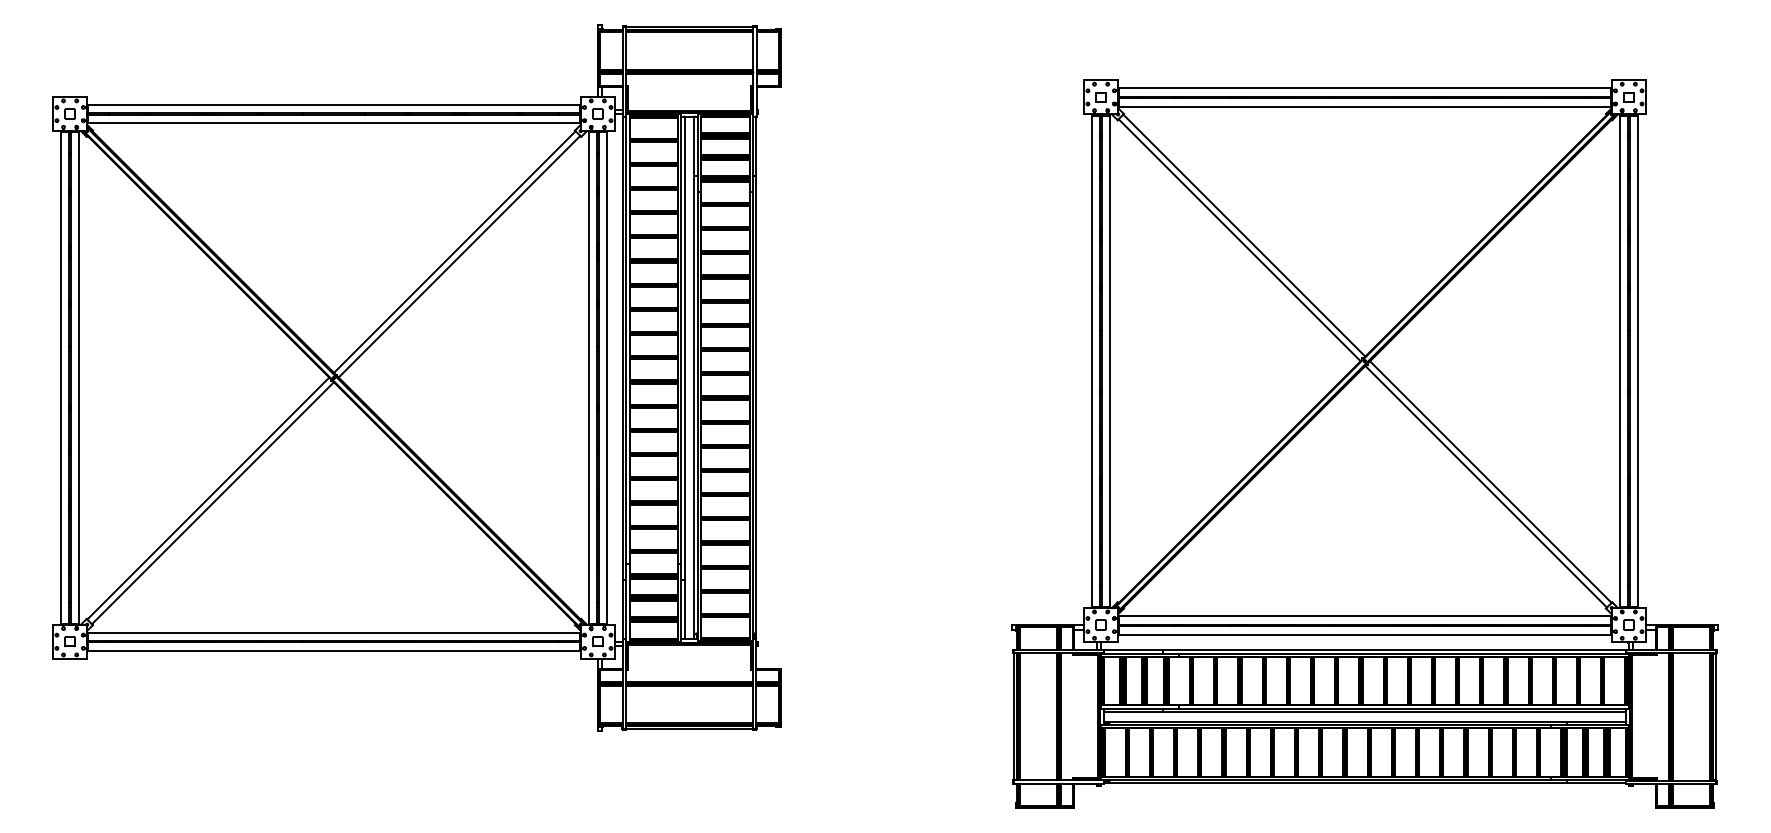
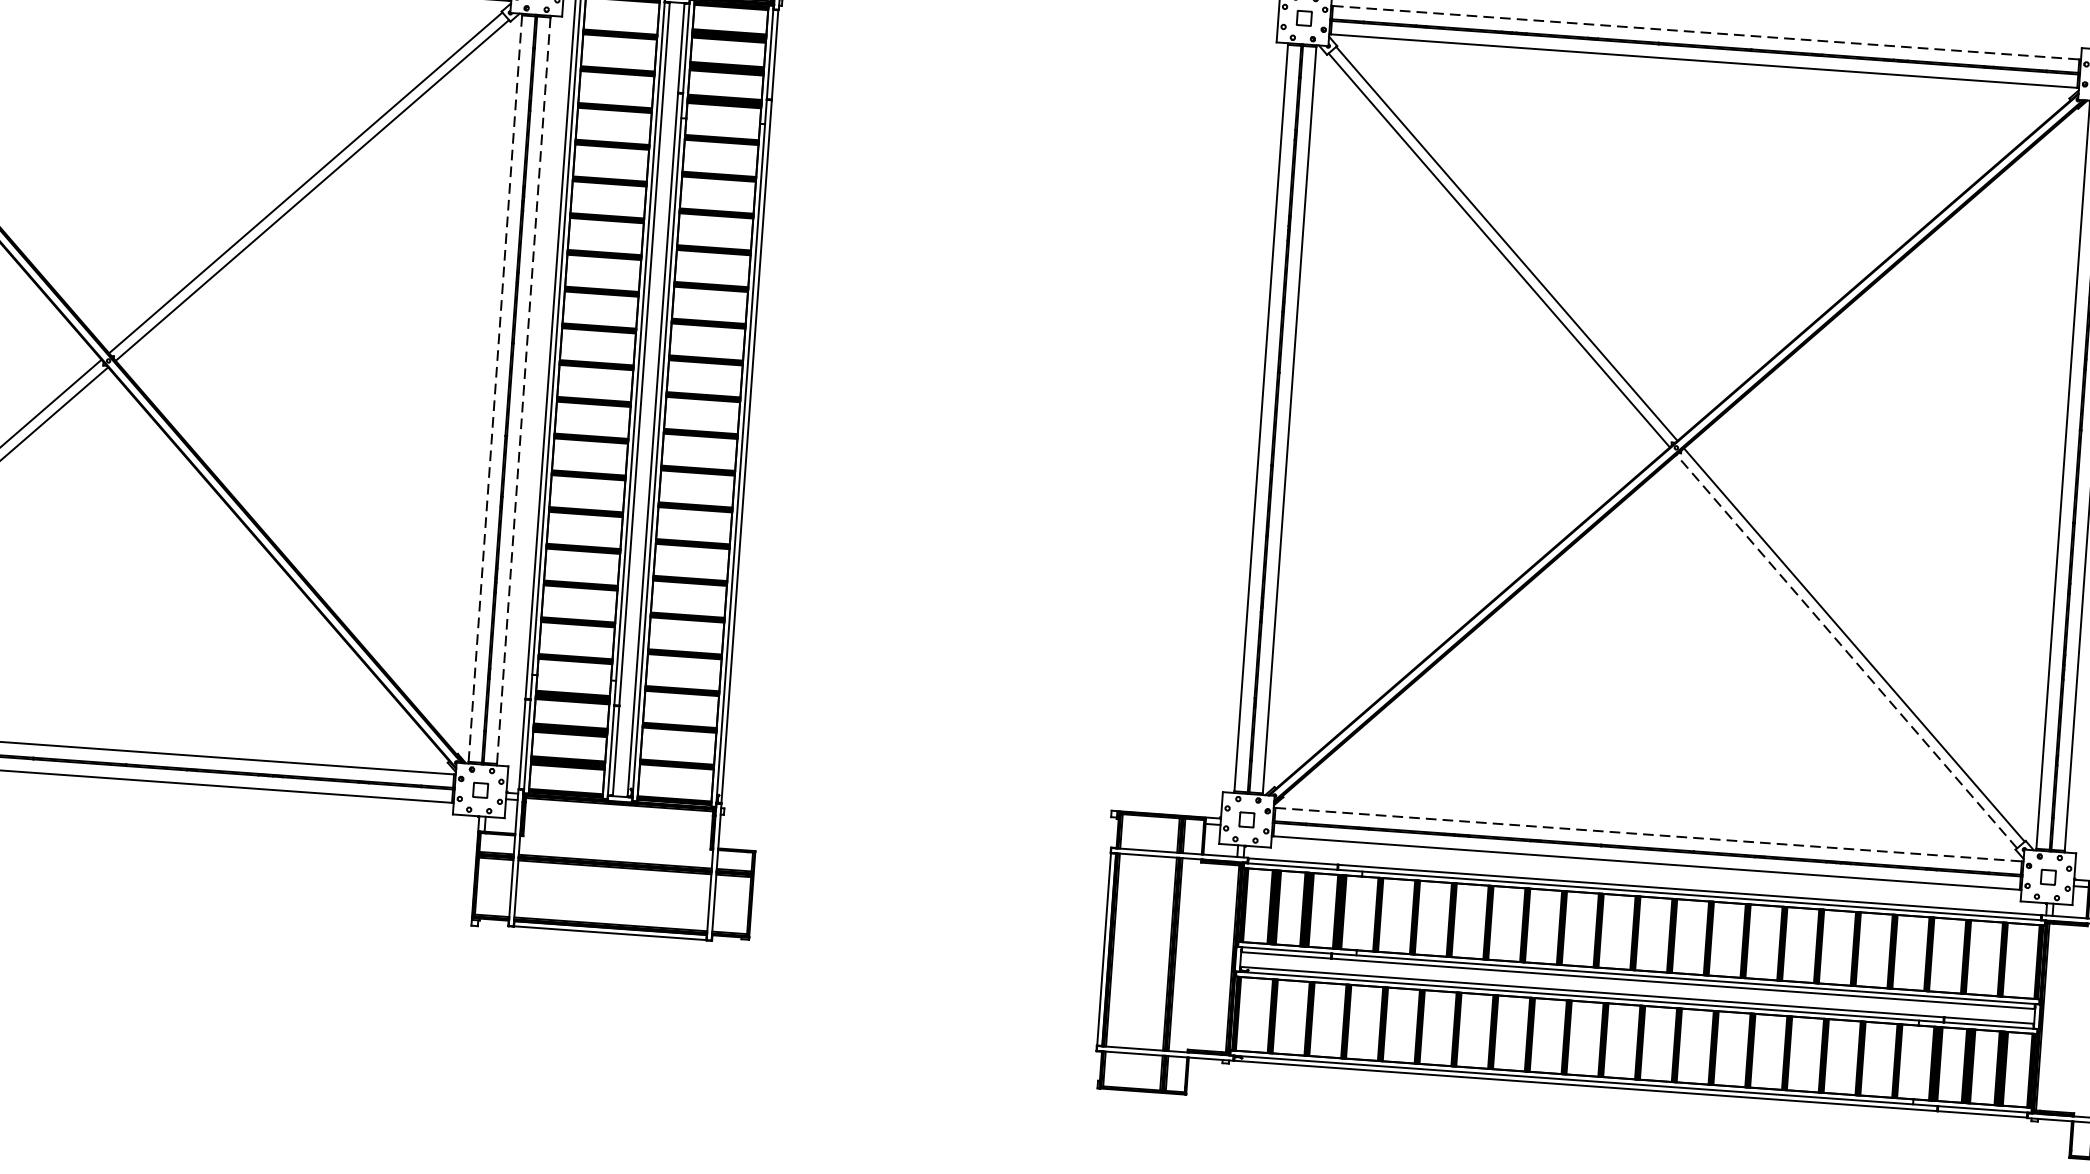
line: (1364, 87) -> (1705, 31), solid -> dashed
line: (588, 377) -> (495, 387), solid -> dashed
line: (607, 377) -> (524, 390), solid -> dashed
line: (1486, 486) -> (1847, 651), solid -> dashed
line: (1364, 615) -> (1647, 833), solid -> dashed

